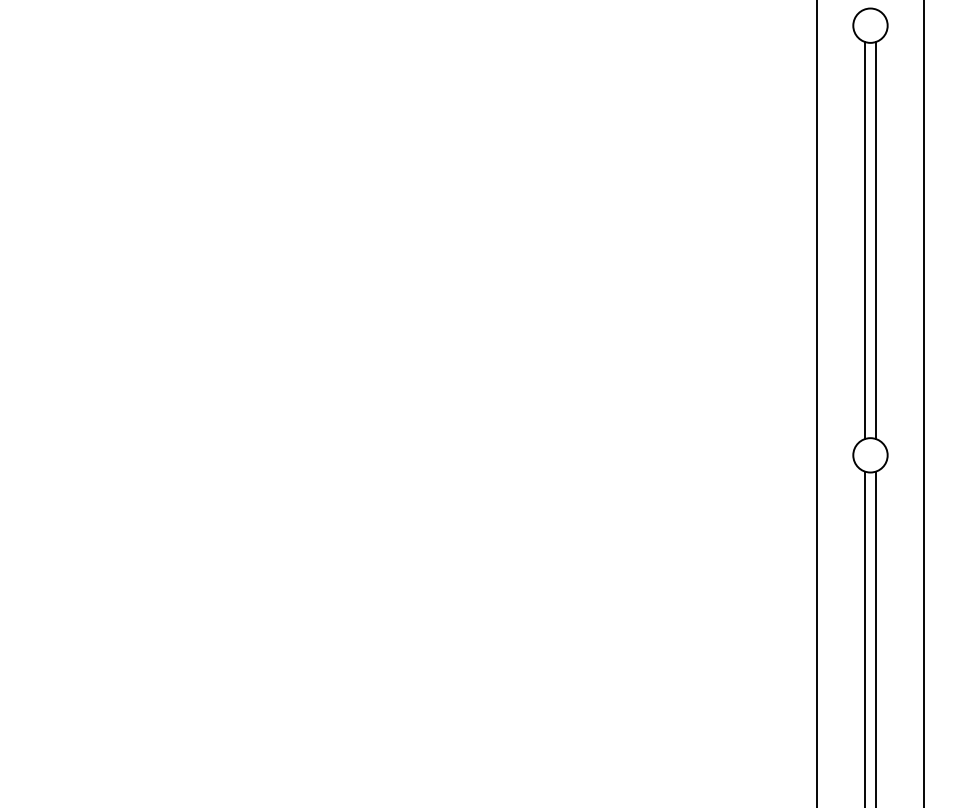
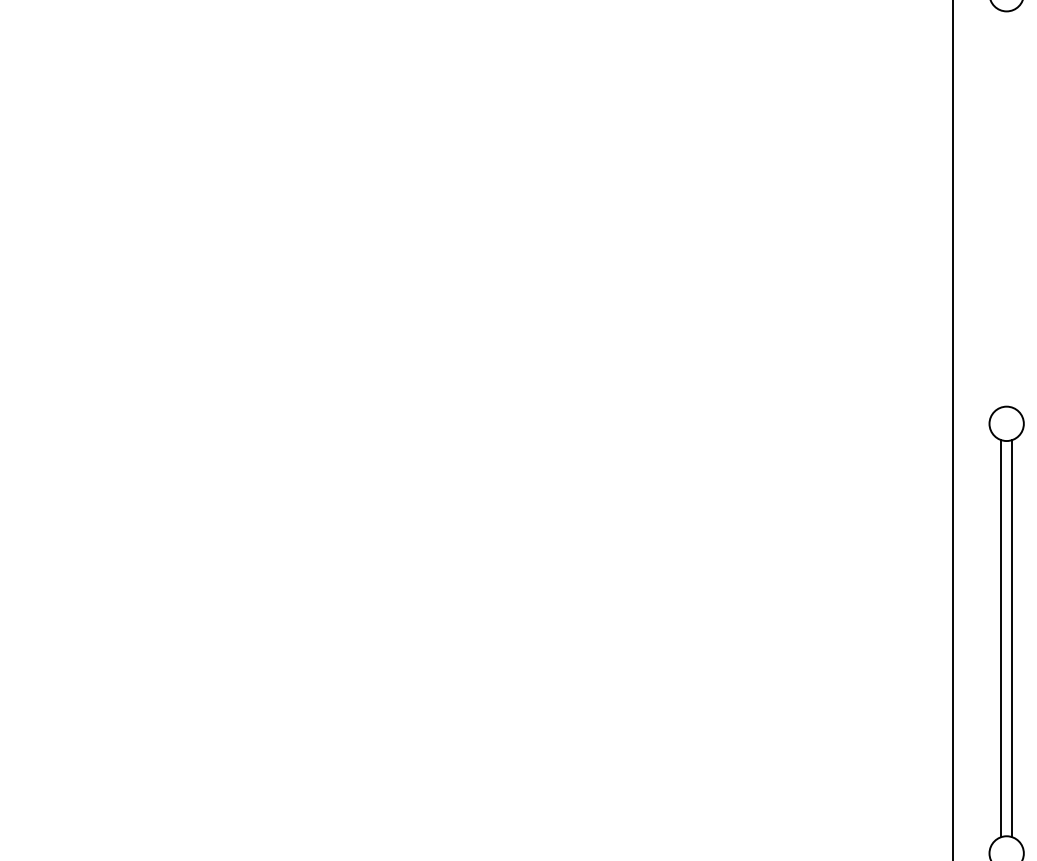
line: (865, 239) -> (1001, 208), removed
line: (876, 239) -> (1012, 208), removed

